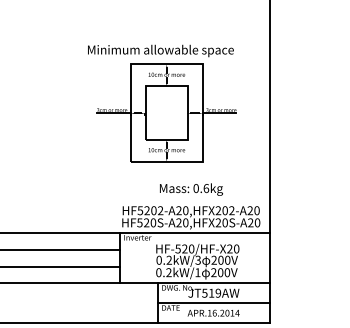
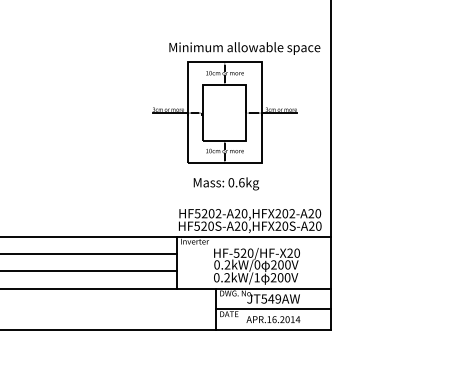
text: (160, 50) -> (244, 48), moved
text: (191, 189) -> (226, 183), moved
text: (198, 259) -> (257, 264), 0.2kW/3 -> 0.2kW/0
text: (211, 292) -> (271, 298), JT519AW -> JT549AW

